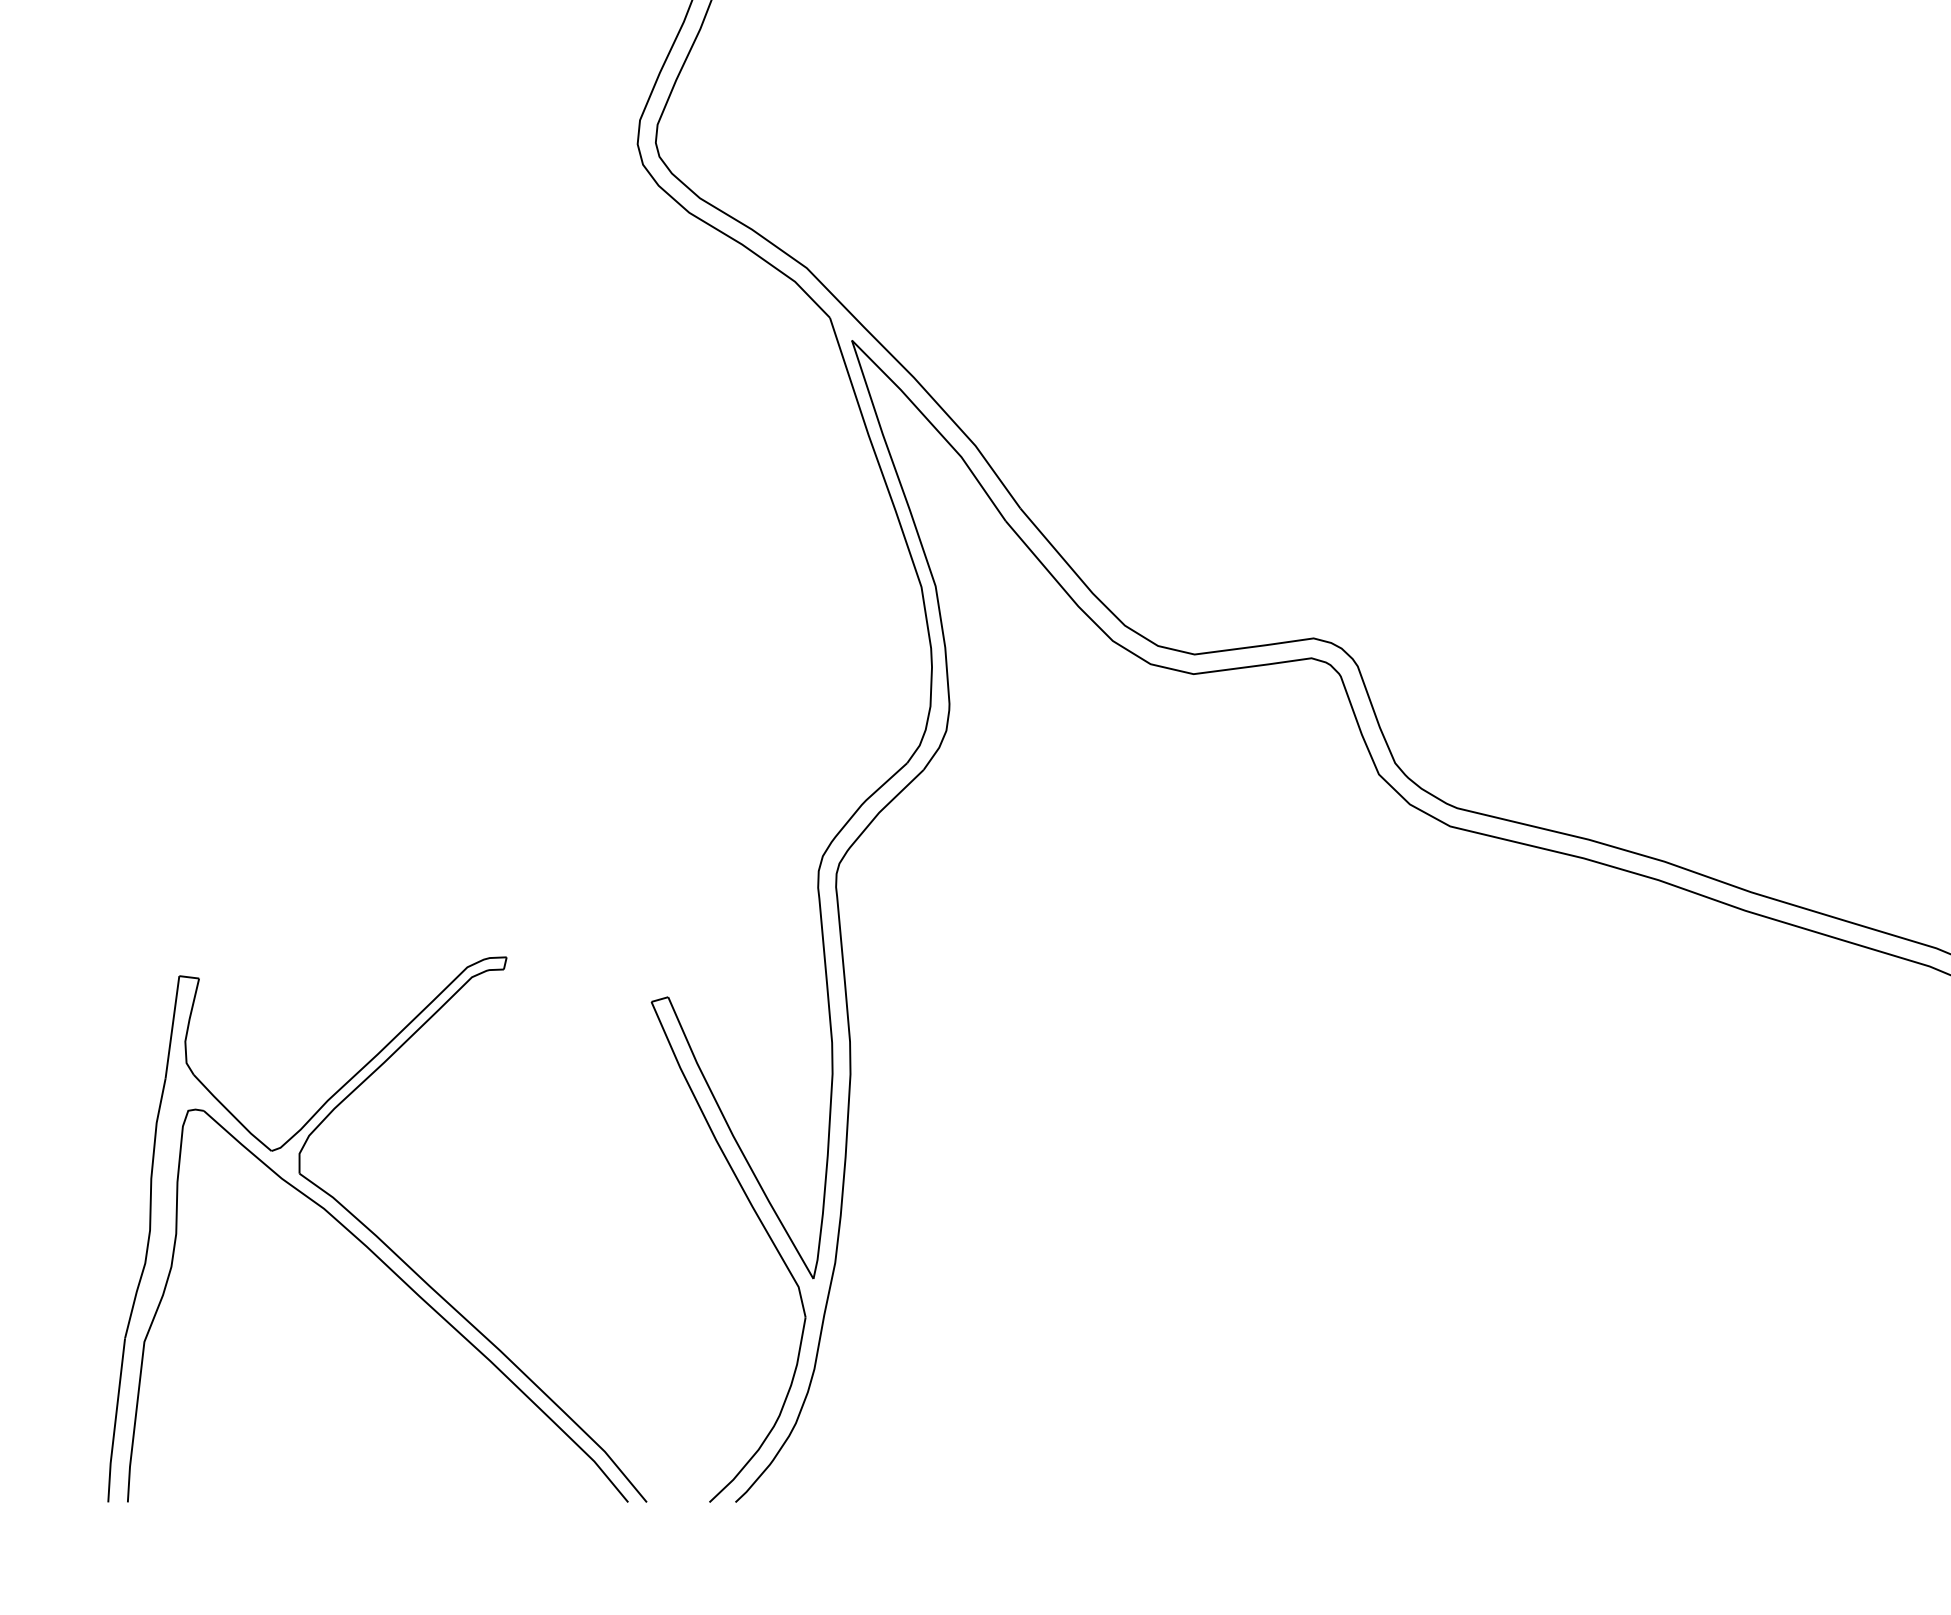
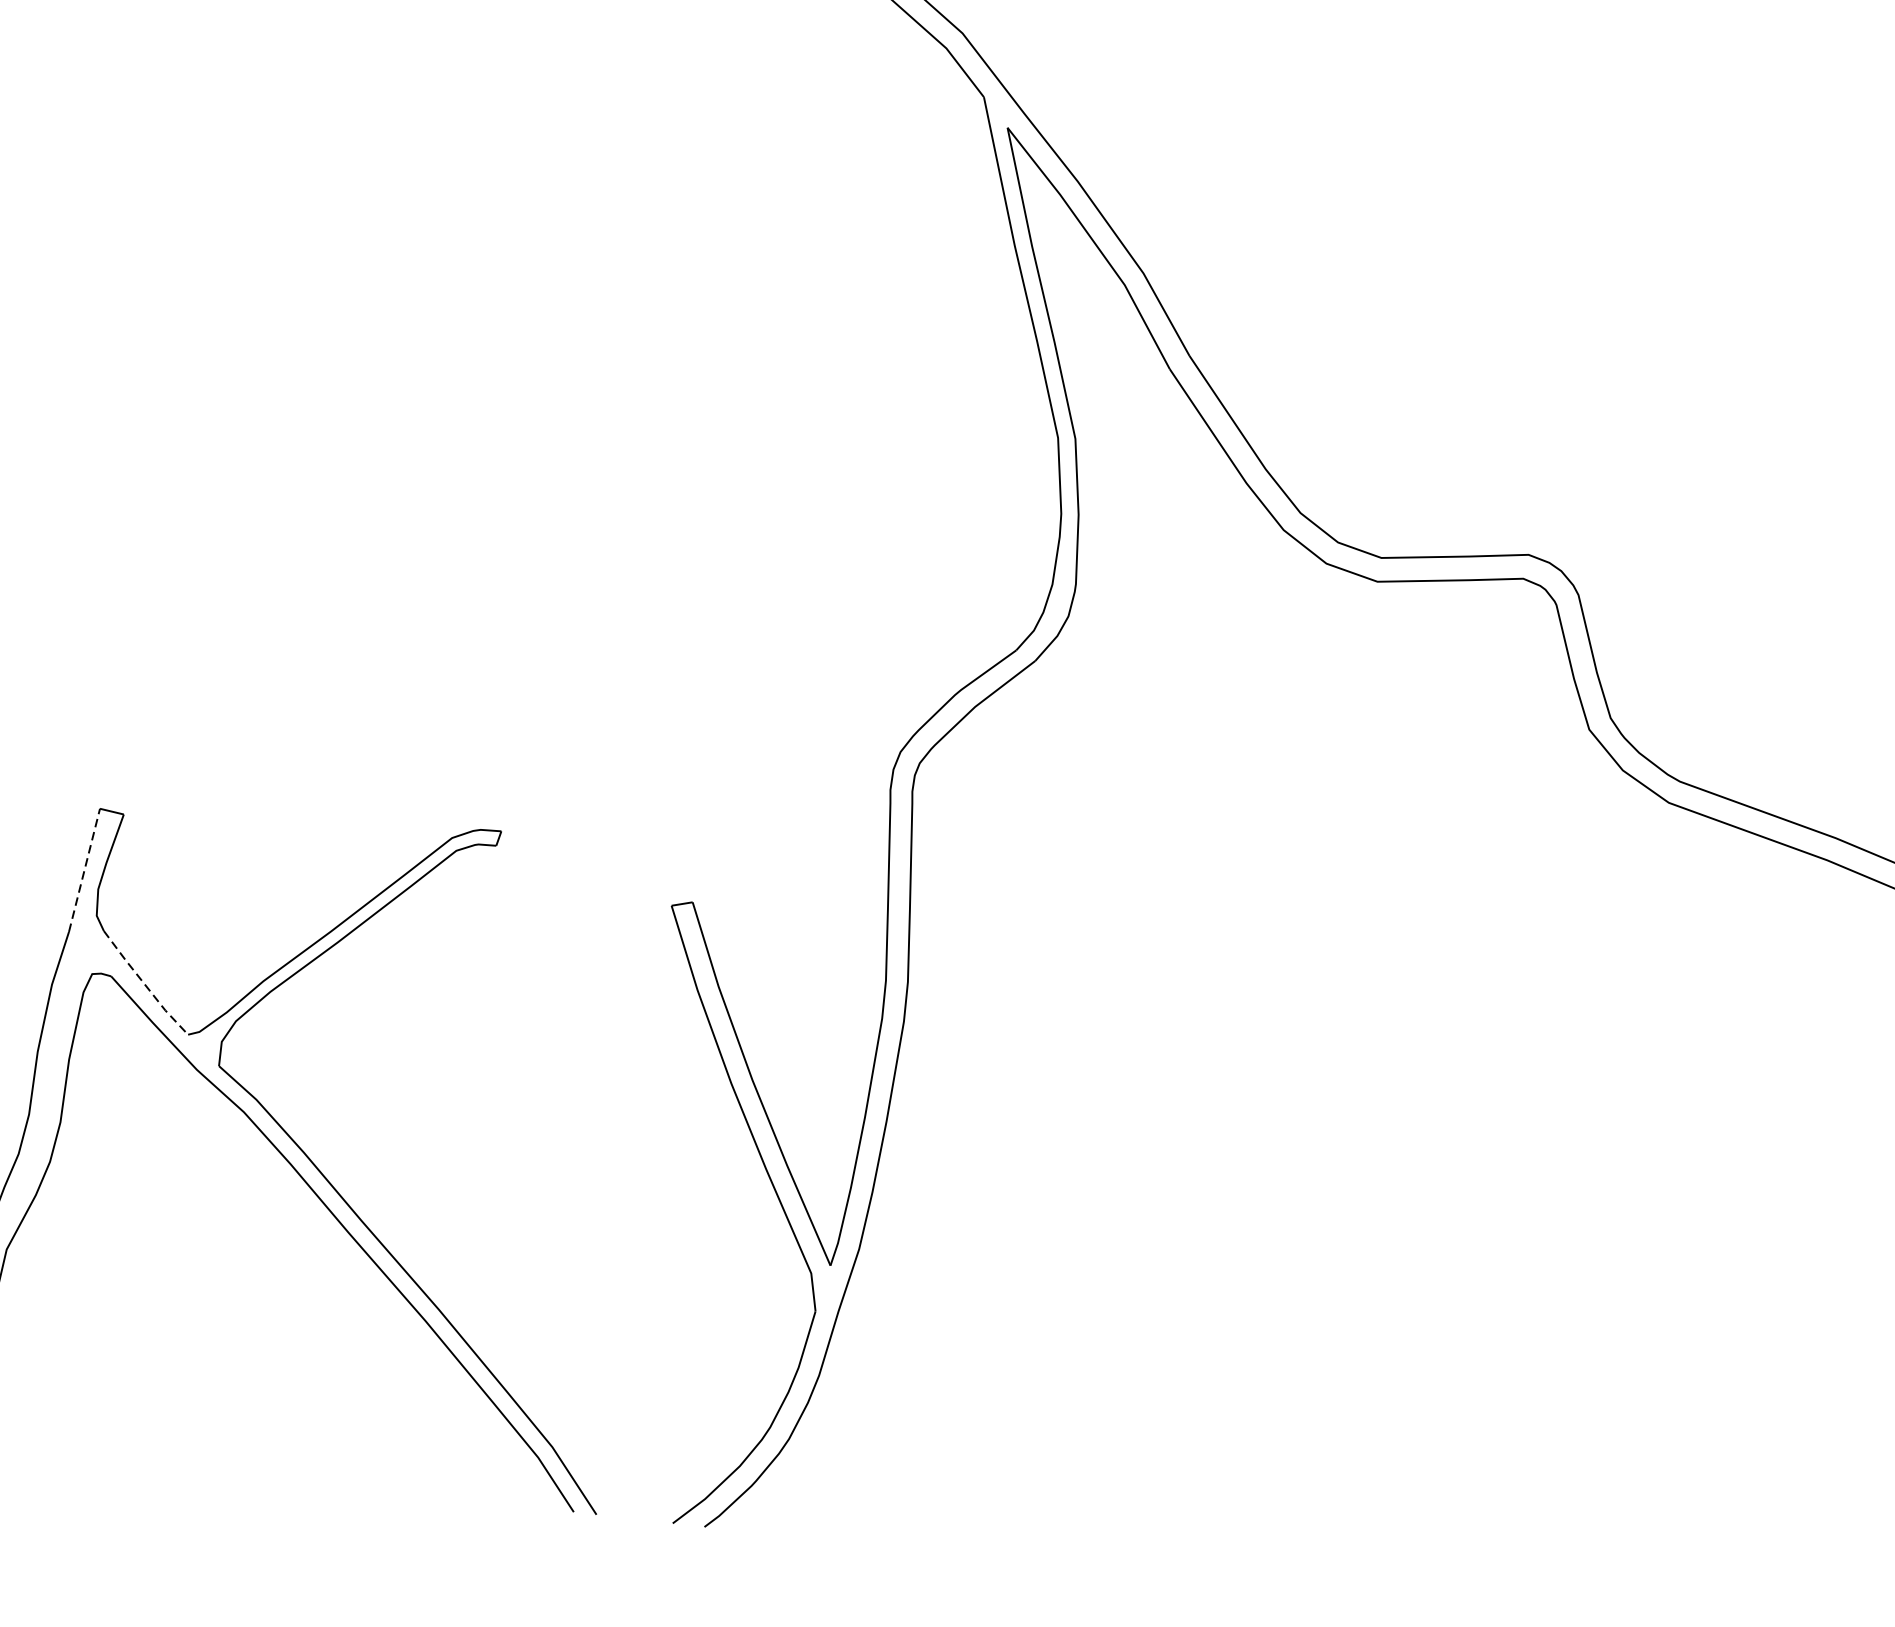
line: (172, 1027) -> (84, 870), solid -> dashed
line: (232, 1114) -> (145, 984), solid -> dashed

